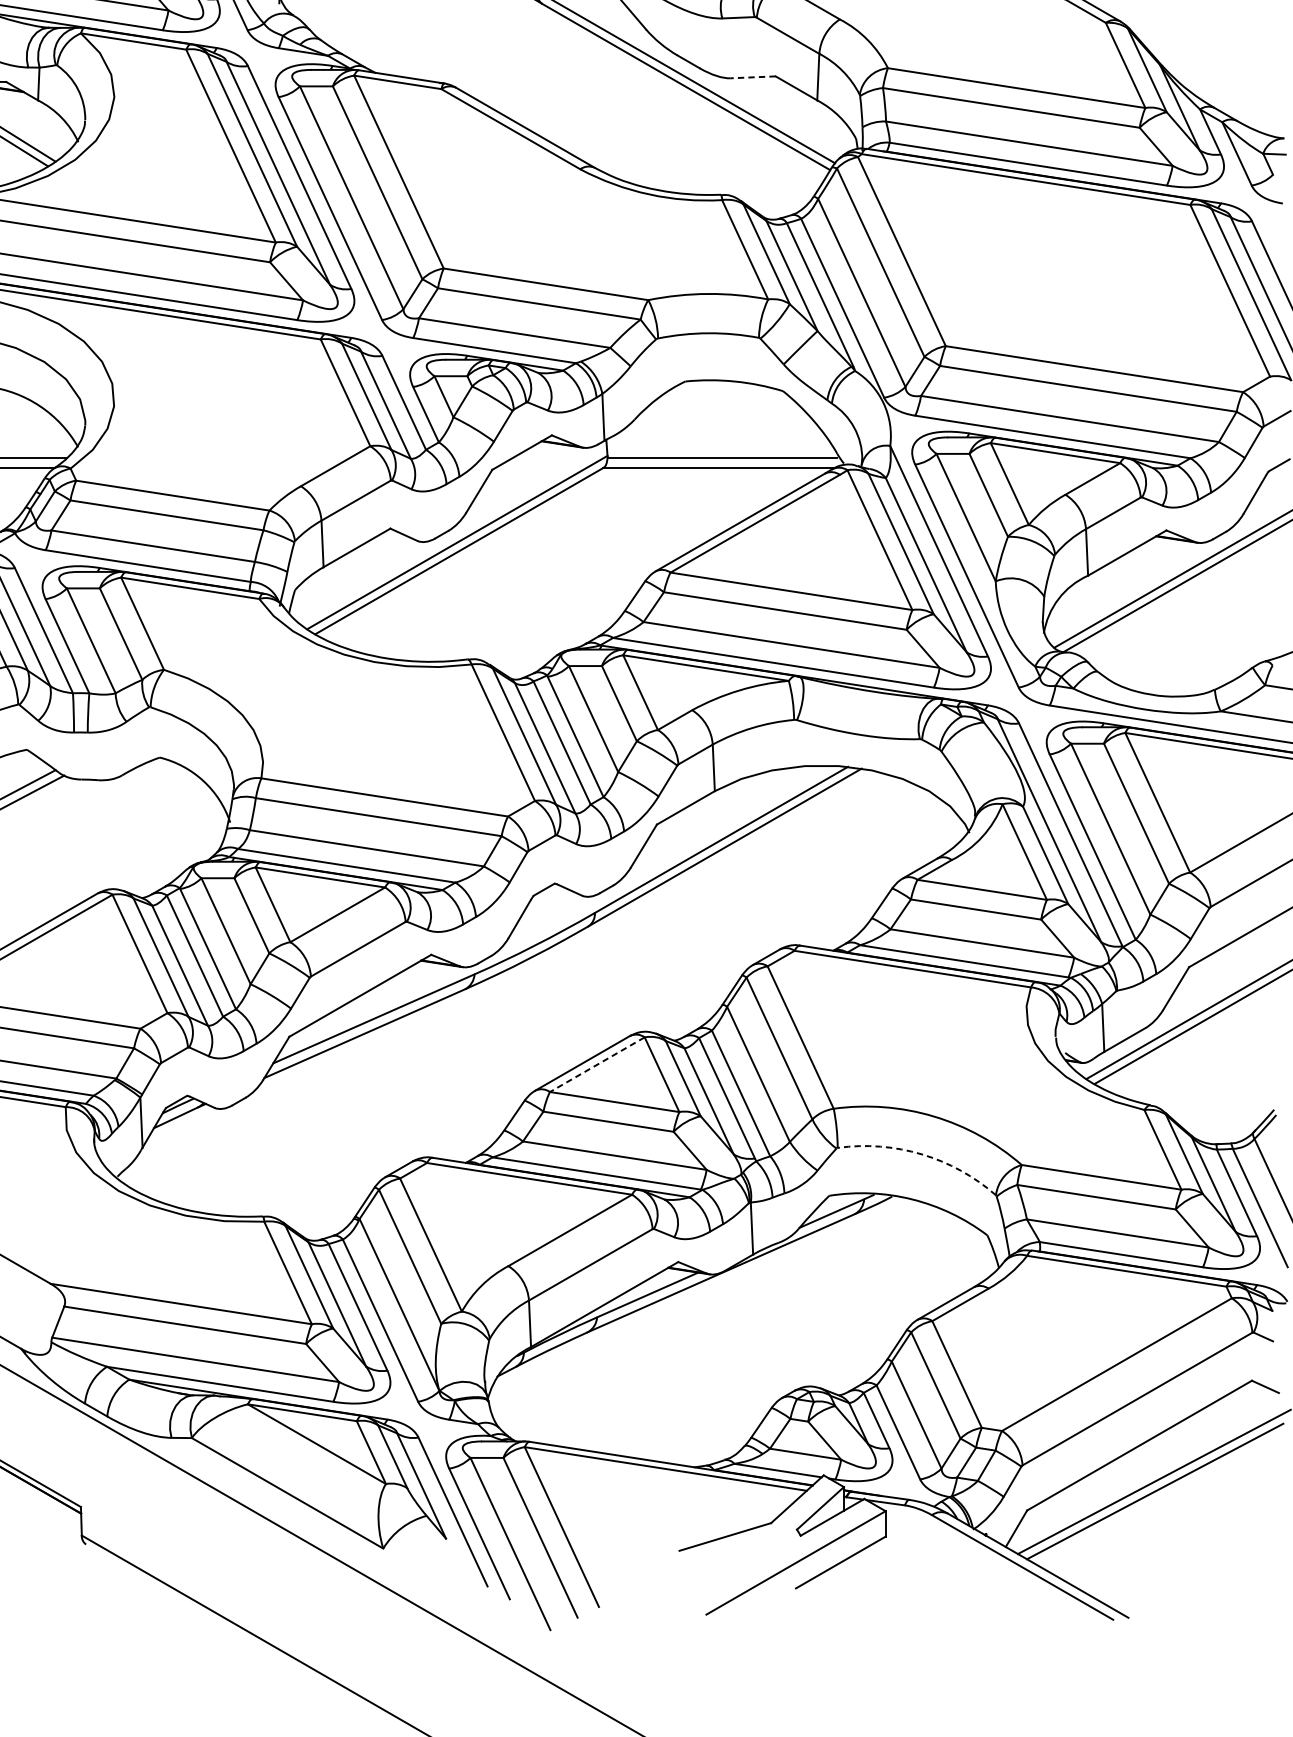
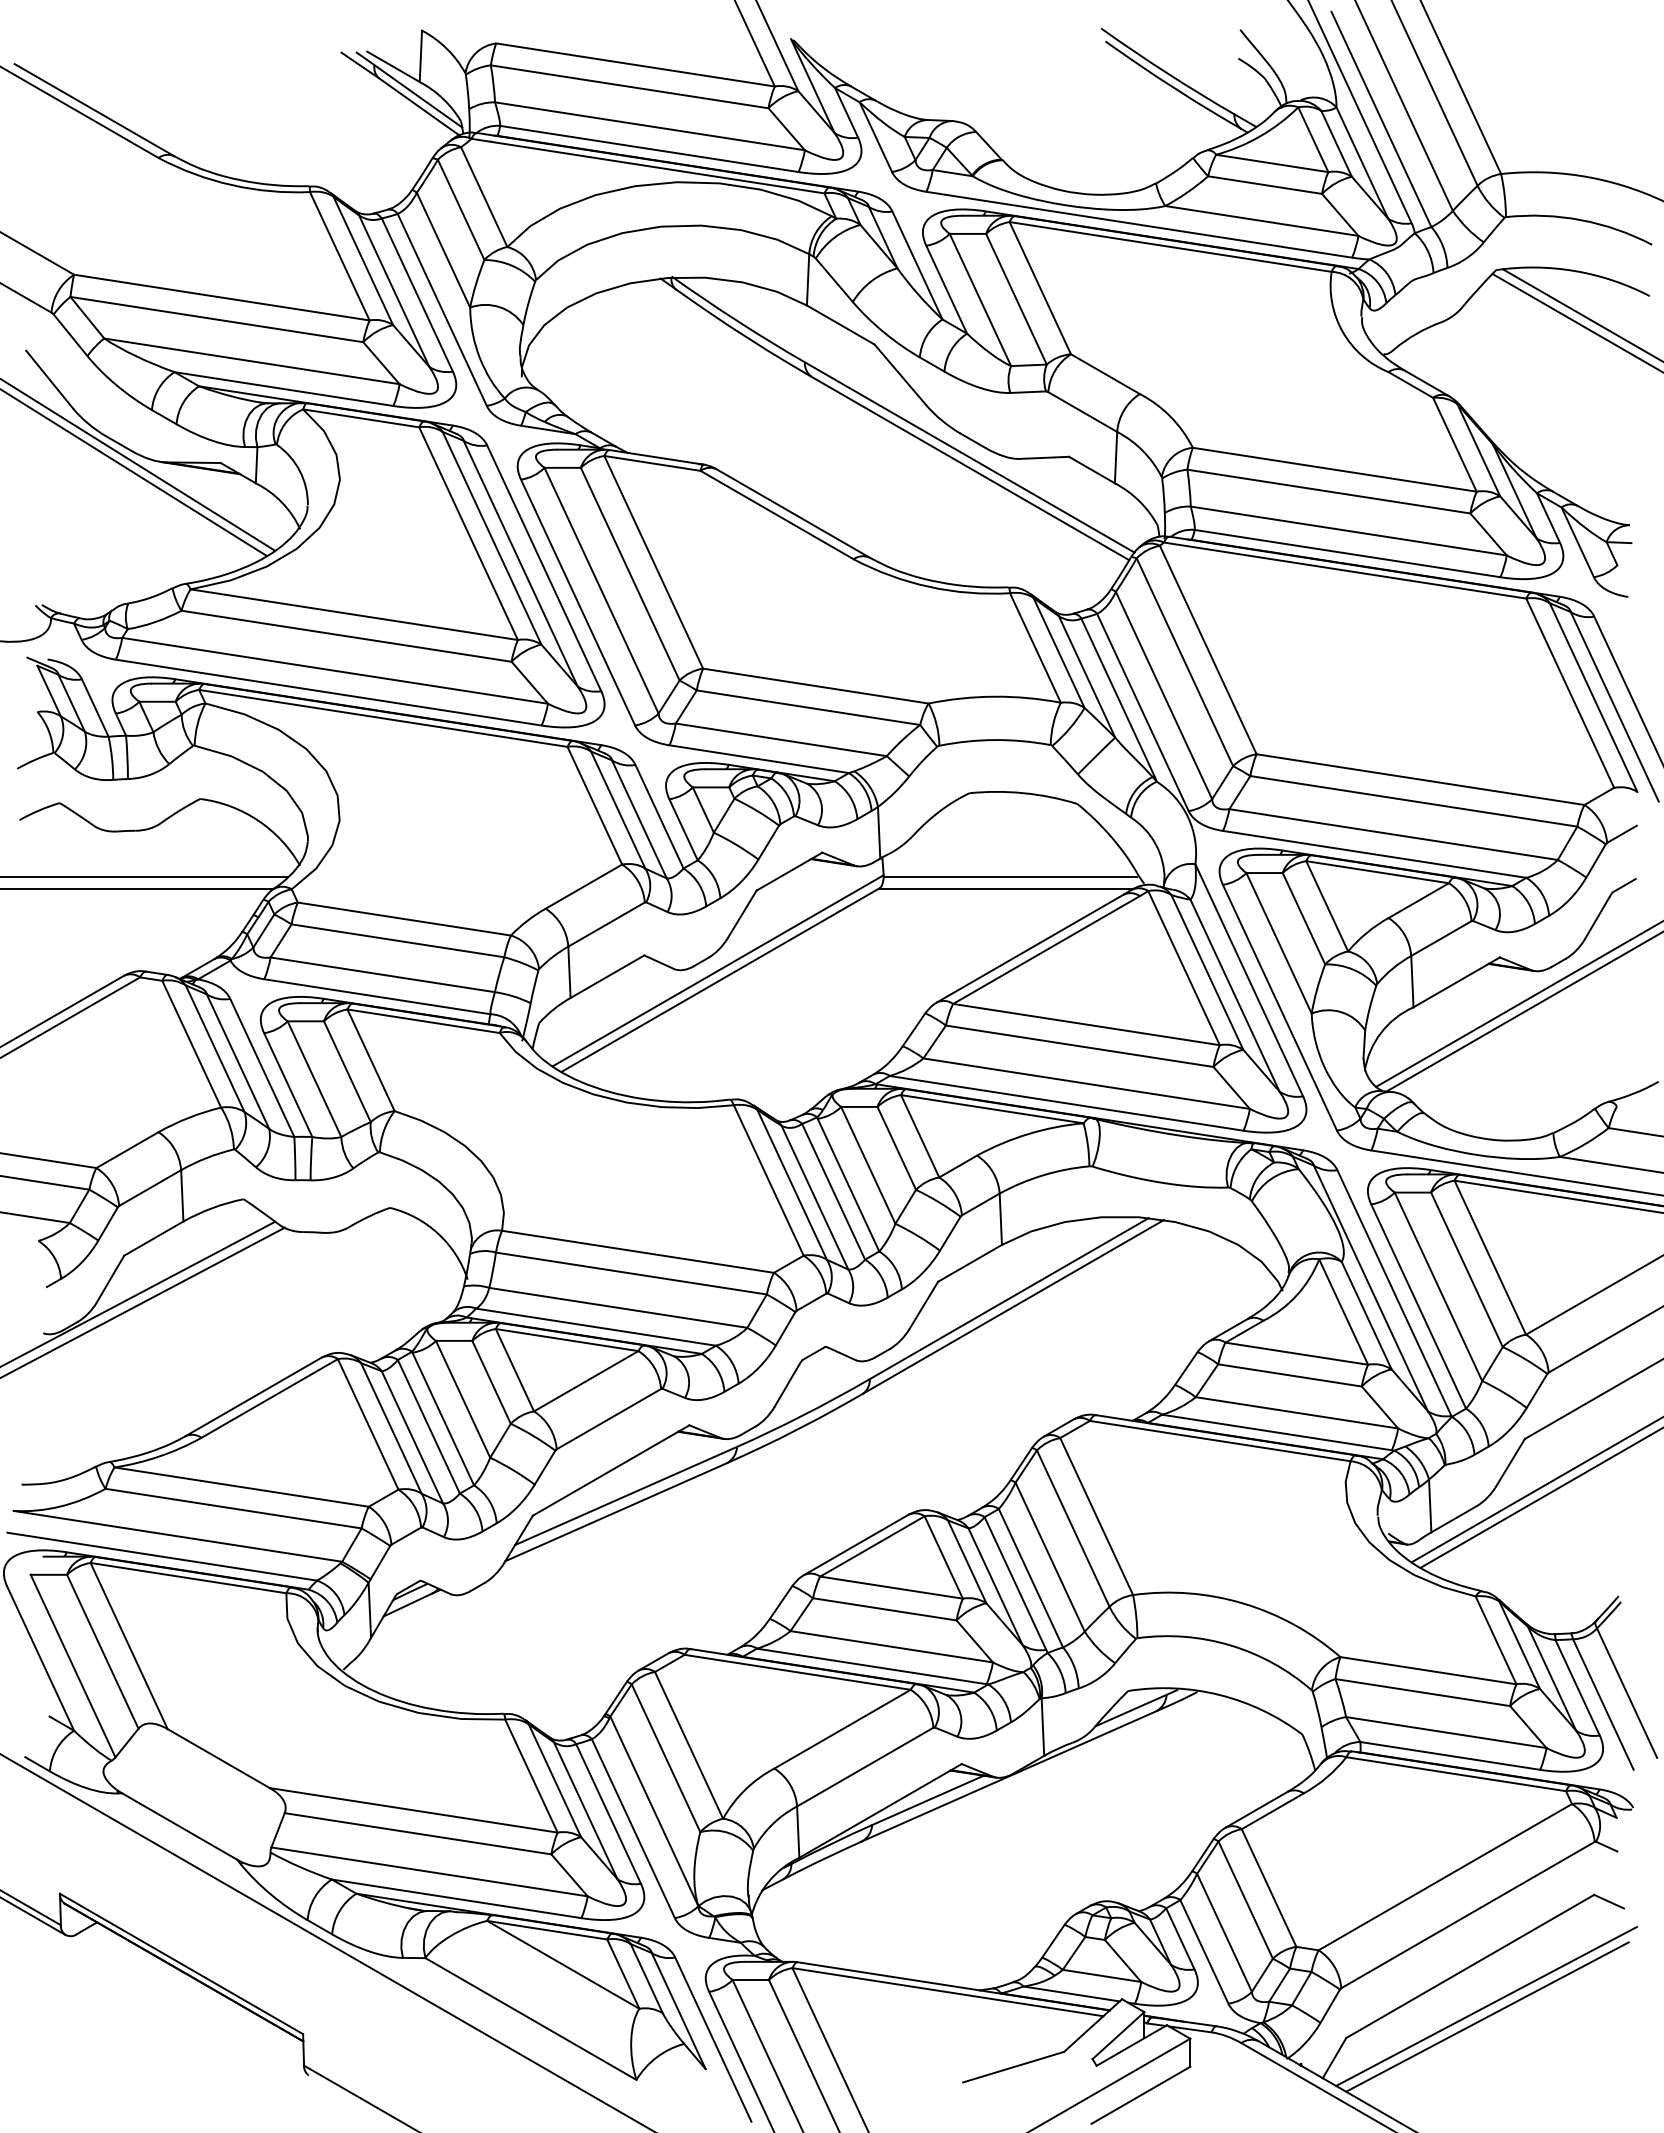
line: (753, 77) -> (1044, 457), dashed -> solid
line: (597, 1064) -> (872, 1546), dashed -> solid
arc: (922, 1154) -> (1230, 1645), dashed -> solid

